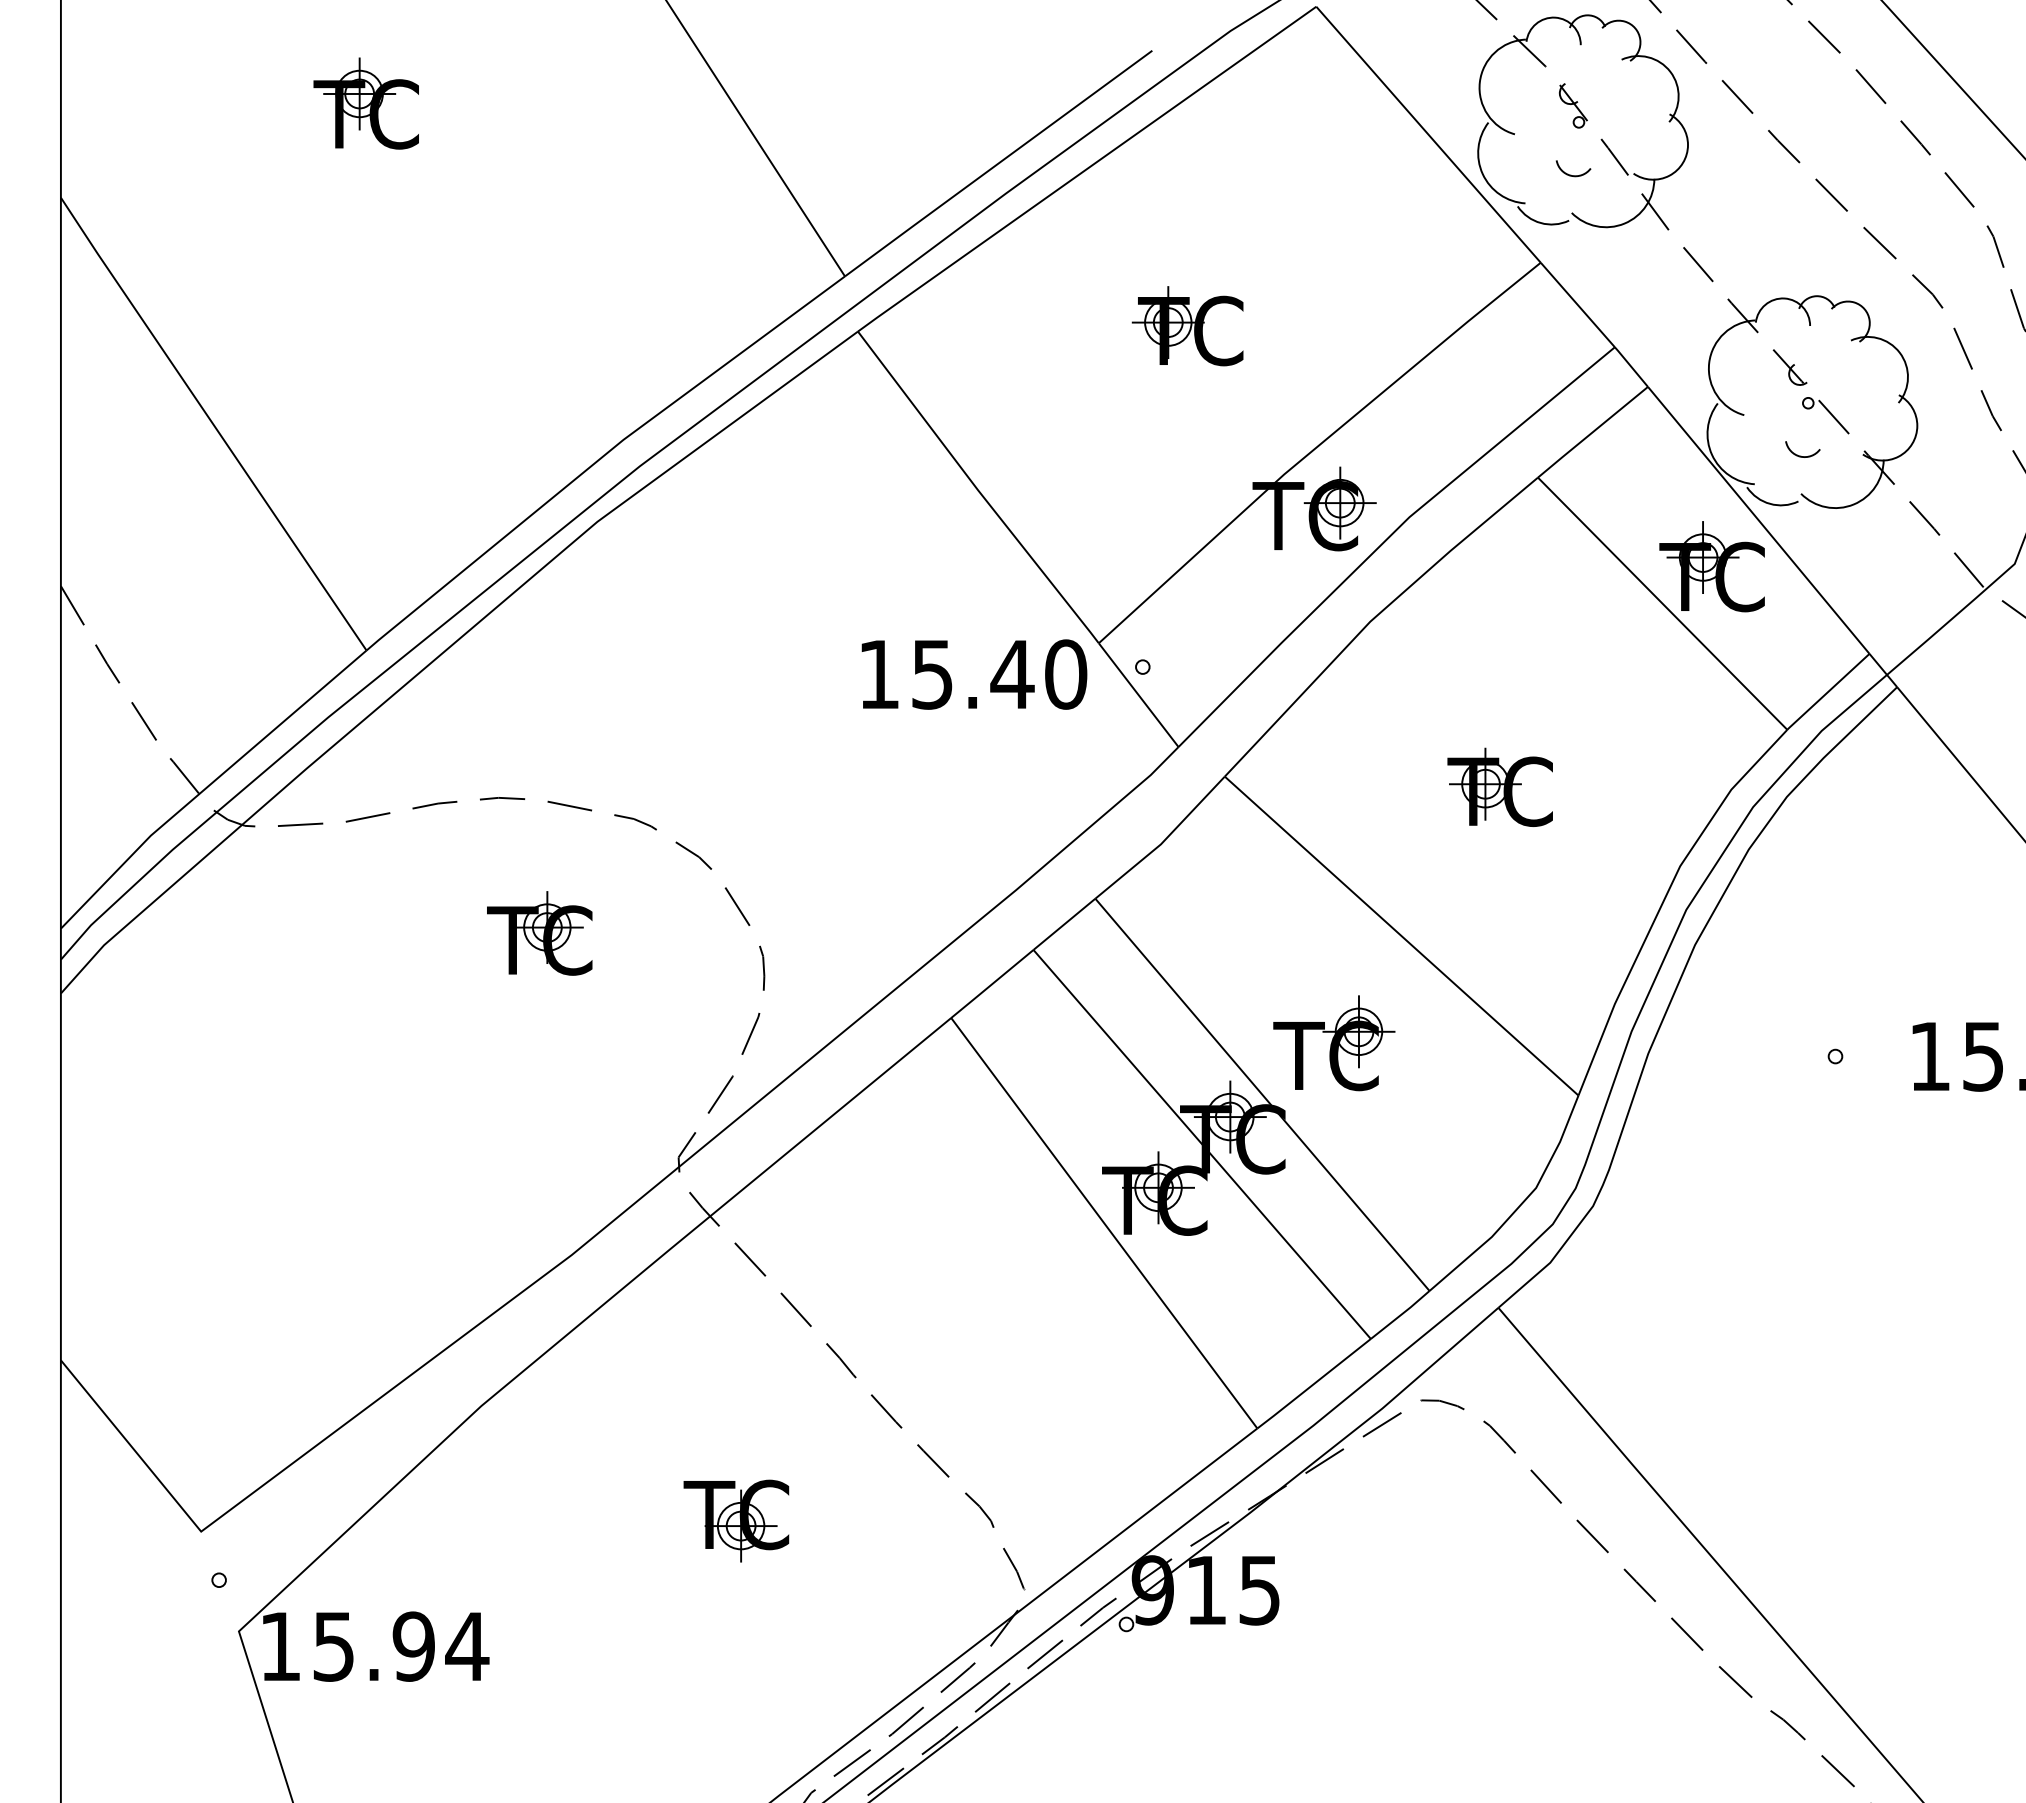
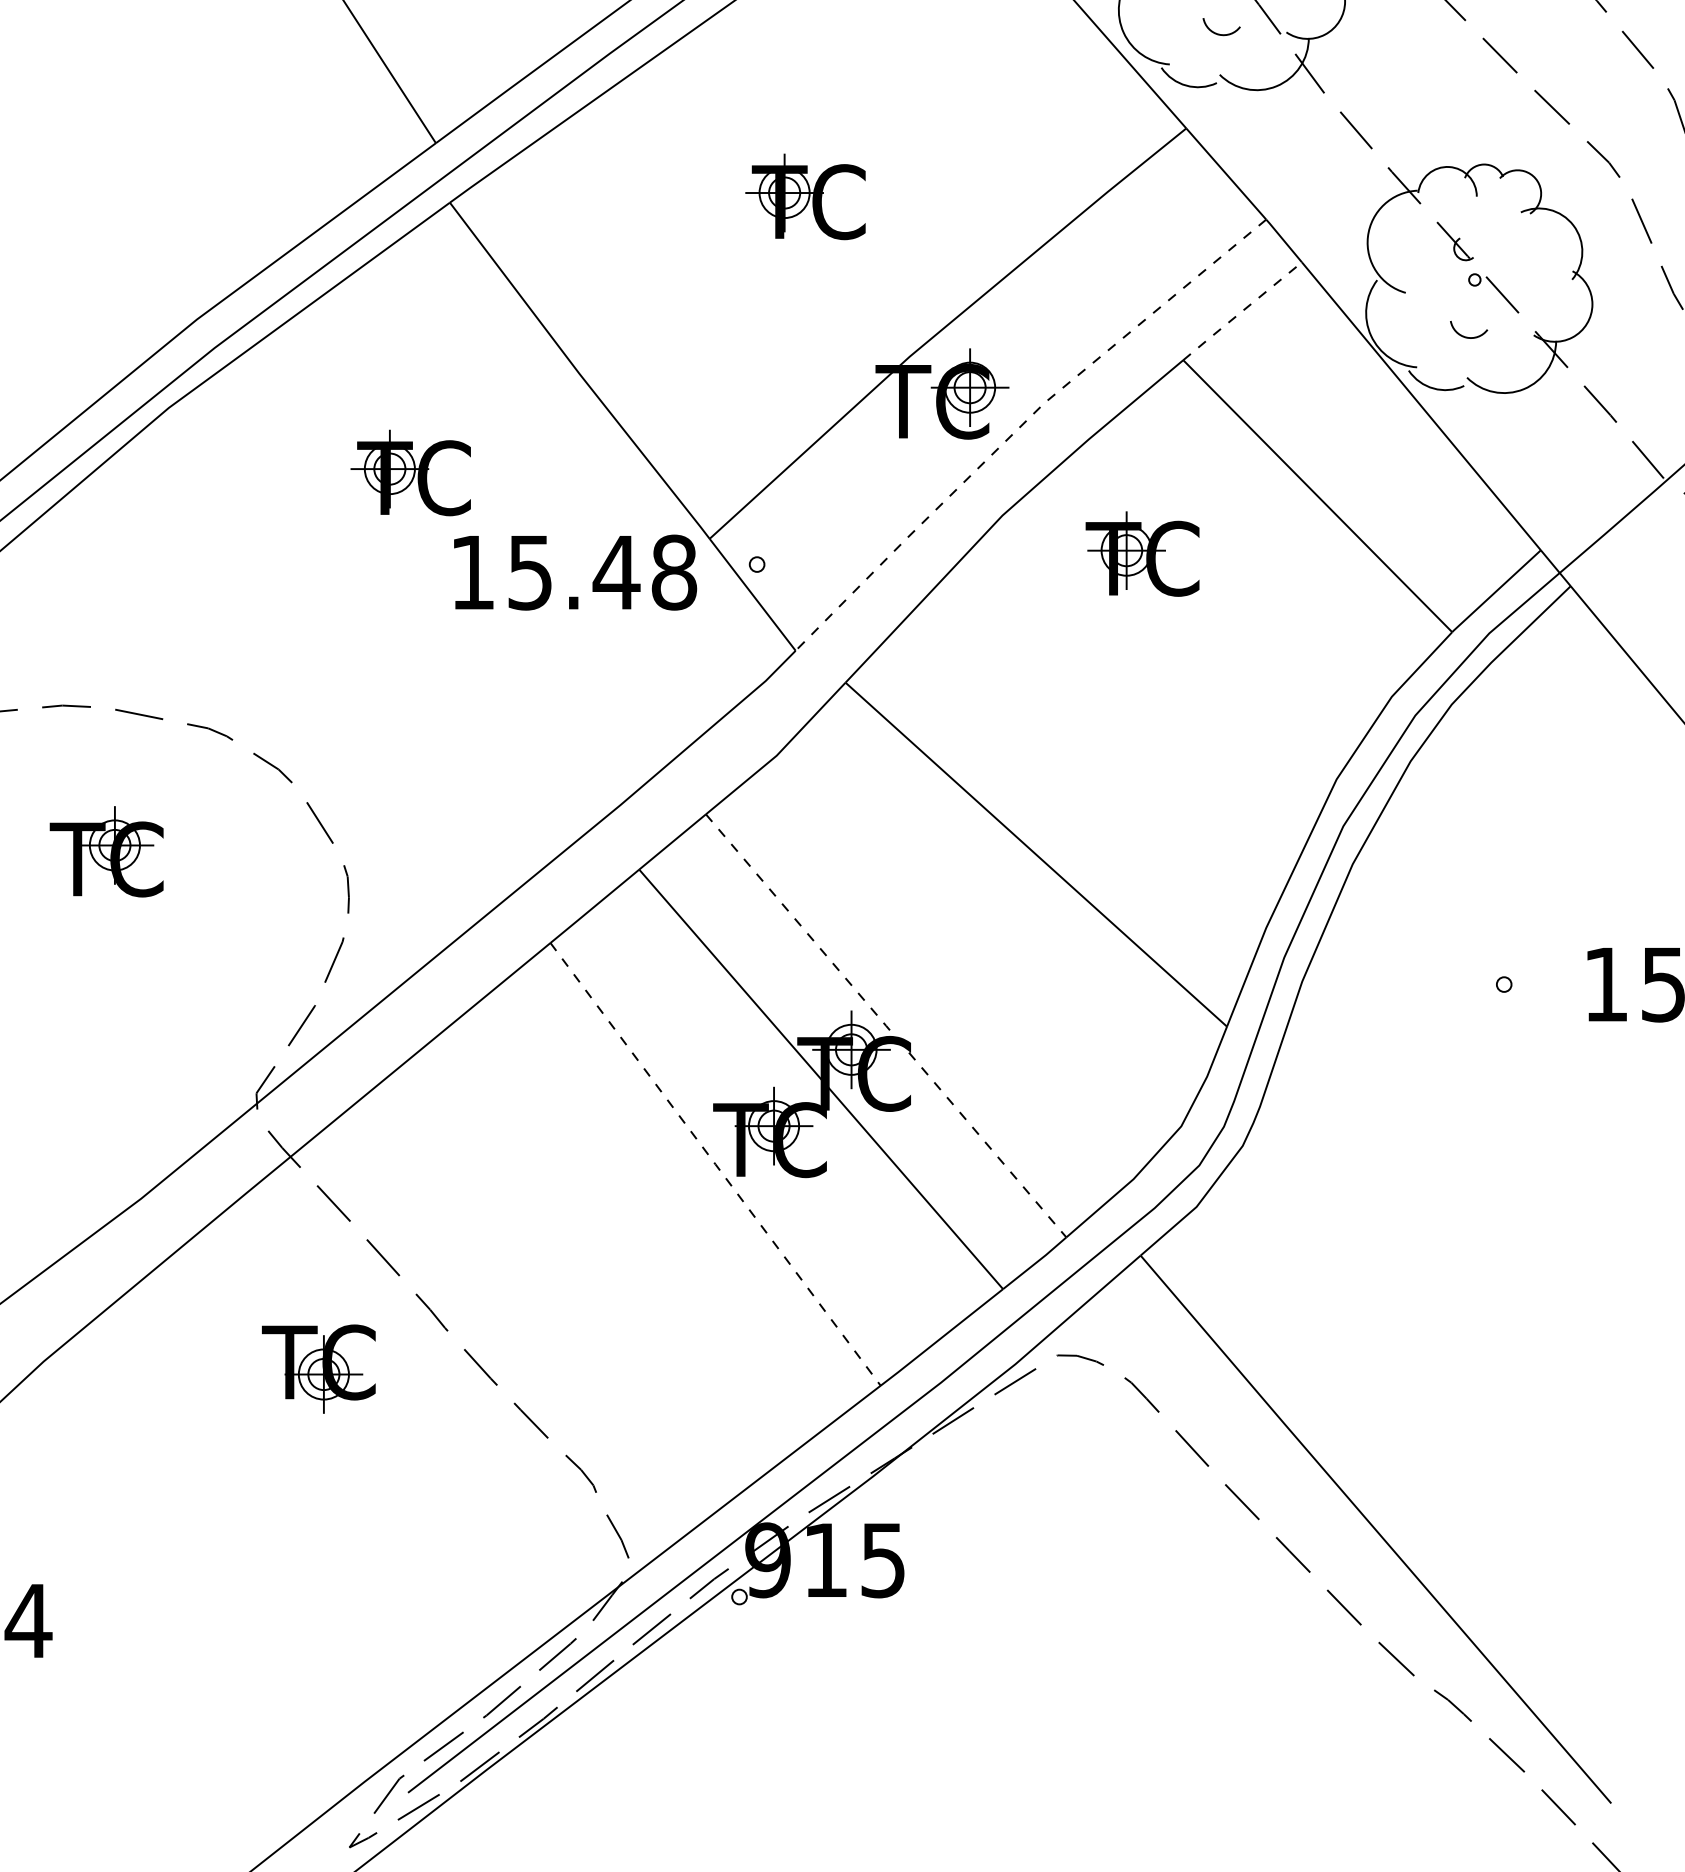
line: (1592, 432) -> (1242, 311), solid -> dashed
line: (1388, 538) -> (1022, 425), solid -> dashed
part: (1711, 566) -> (1370, 456), removed
part: (821, 582) -> (410, 473), added
text: (1066, 674) -> (674, 572), 15.40 -> 15.48
part: (1499, 786) -> (1141, 553), moved
part: (1334, 1043) -> (963, 970), removed
line: (1262, 1094) -> (886, 1025), solid -> dashed
line: (1104, 1223) -> (715, 1164), solid -> dashed
part: (736, 1520) -> (318, 1368), moved

